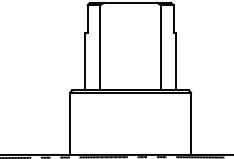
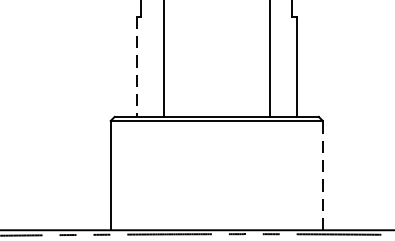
line: (84, 61) -> (135, 66), solid -> dashed
line: (191, 123) -> (323, 175), solid -> dashed

